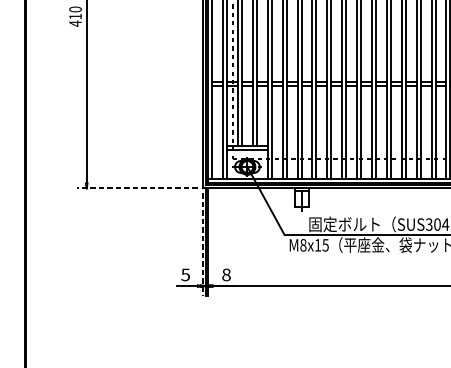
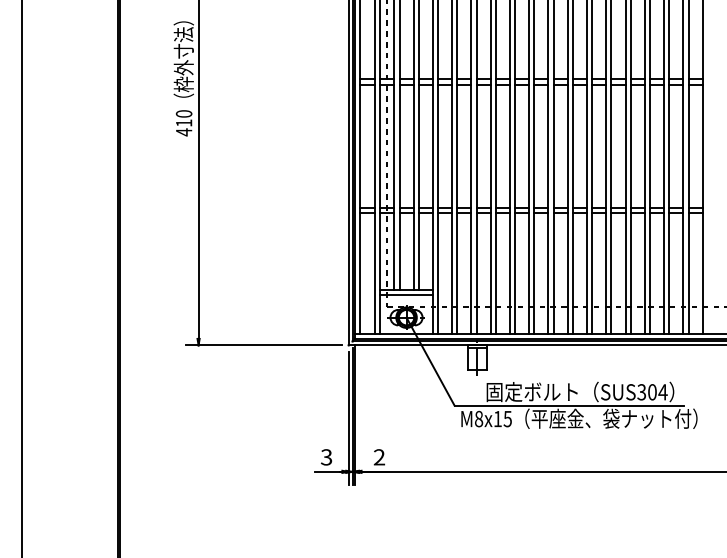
line: (136, 188) -> (263, 345), dashed -> solid
line: (202, 244) -> (348, 418), dashed -> solid
text: (185, 274) -> (326, 456), 5 -> 3
text: (226, 275) -> (379, 457), 8 -> 2

